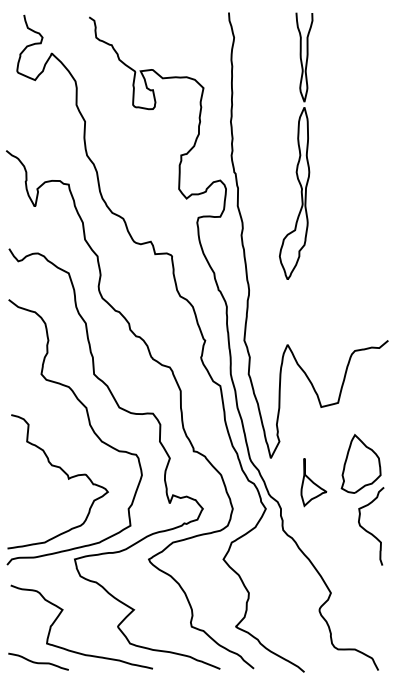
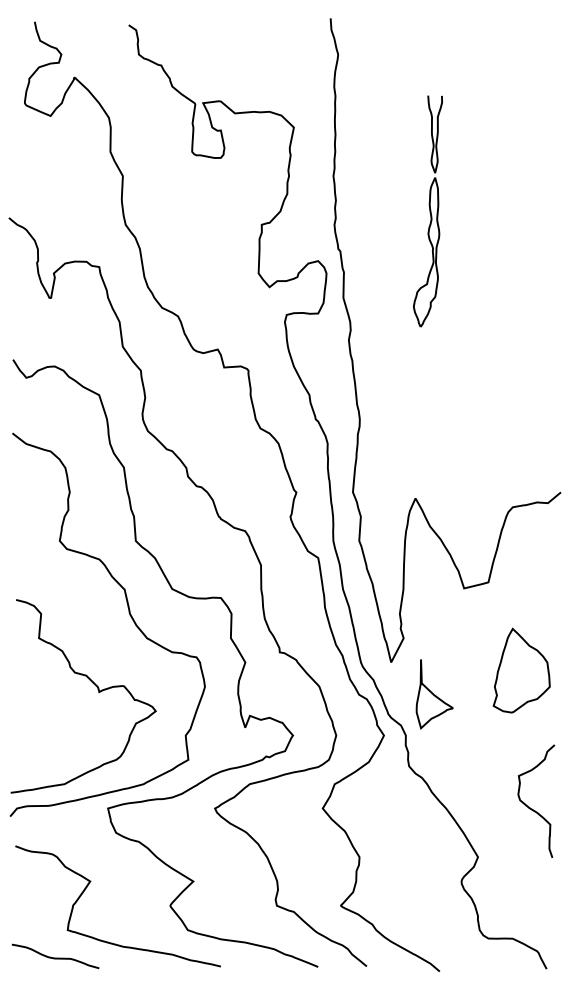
part: (296, 145) -> (428, 210), size x0.6
part: (313, 482) -> (434, 694), moved
curve: (369, 531) -> (533, 808), moved

